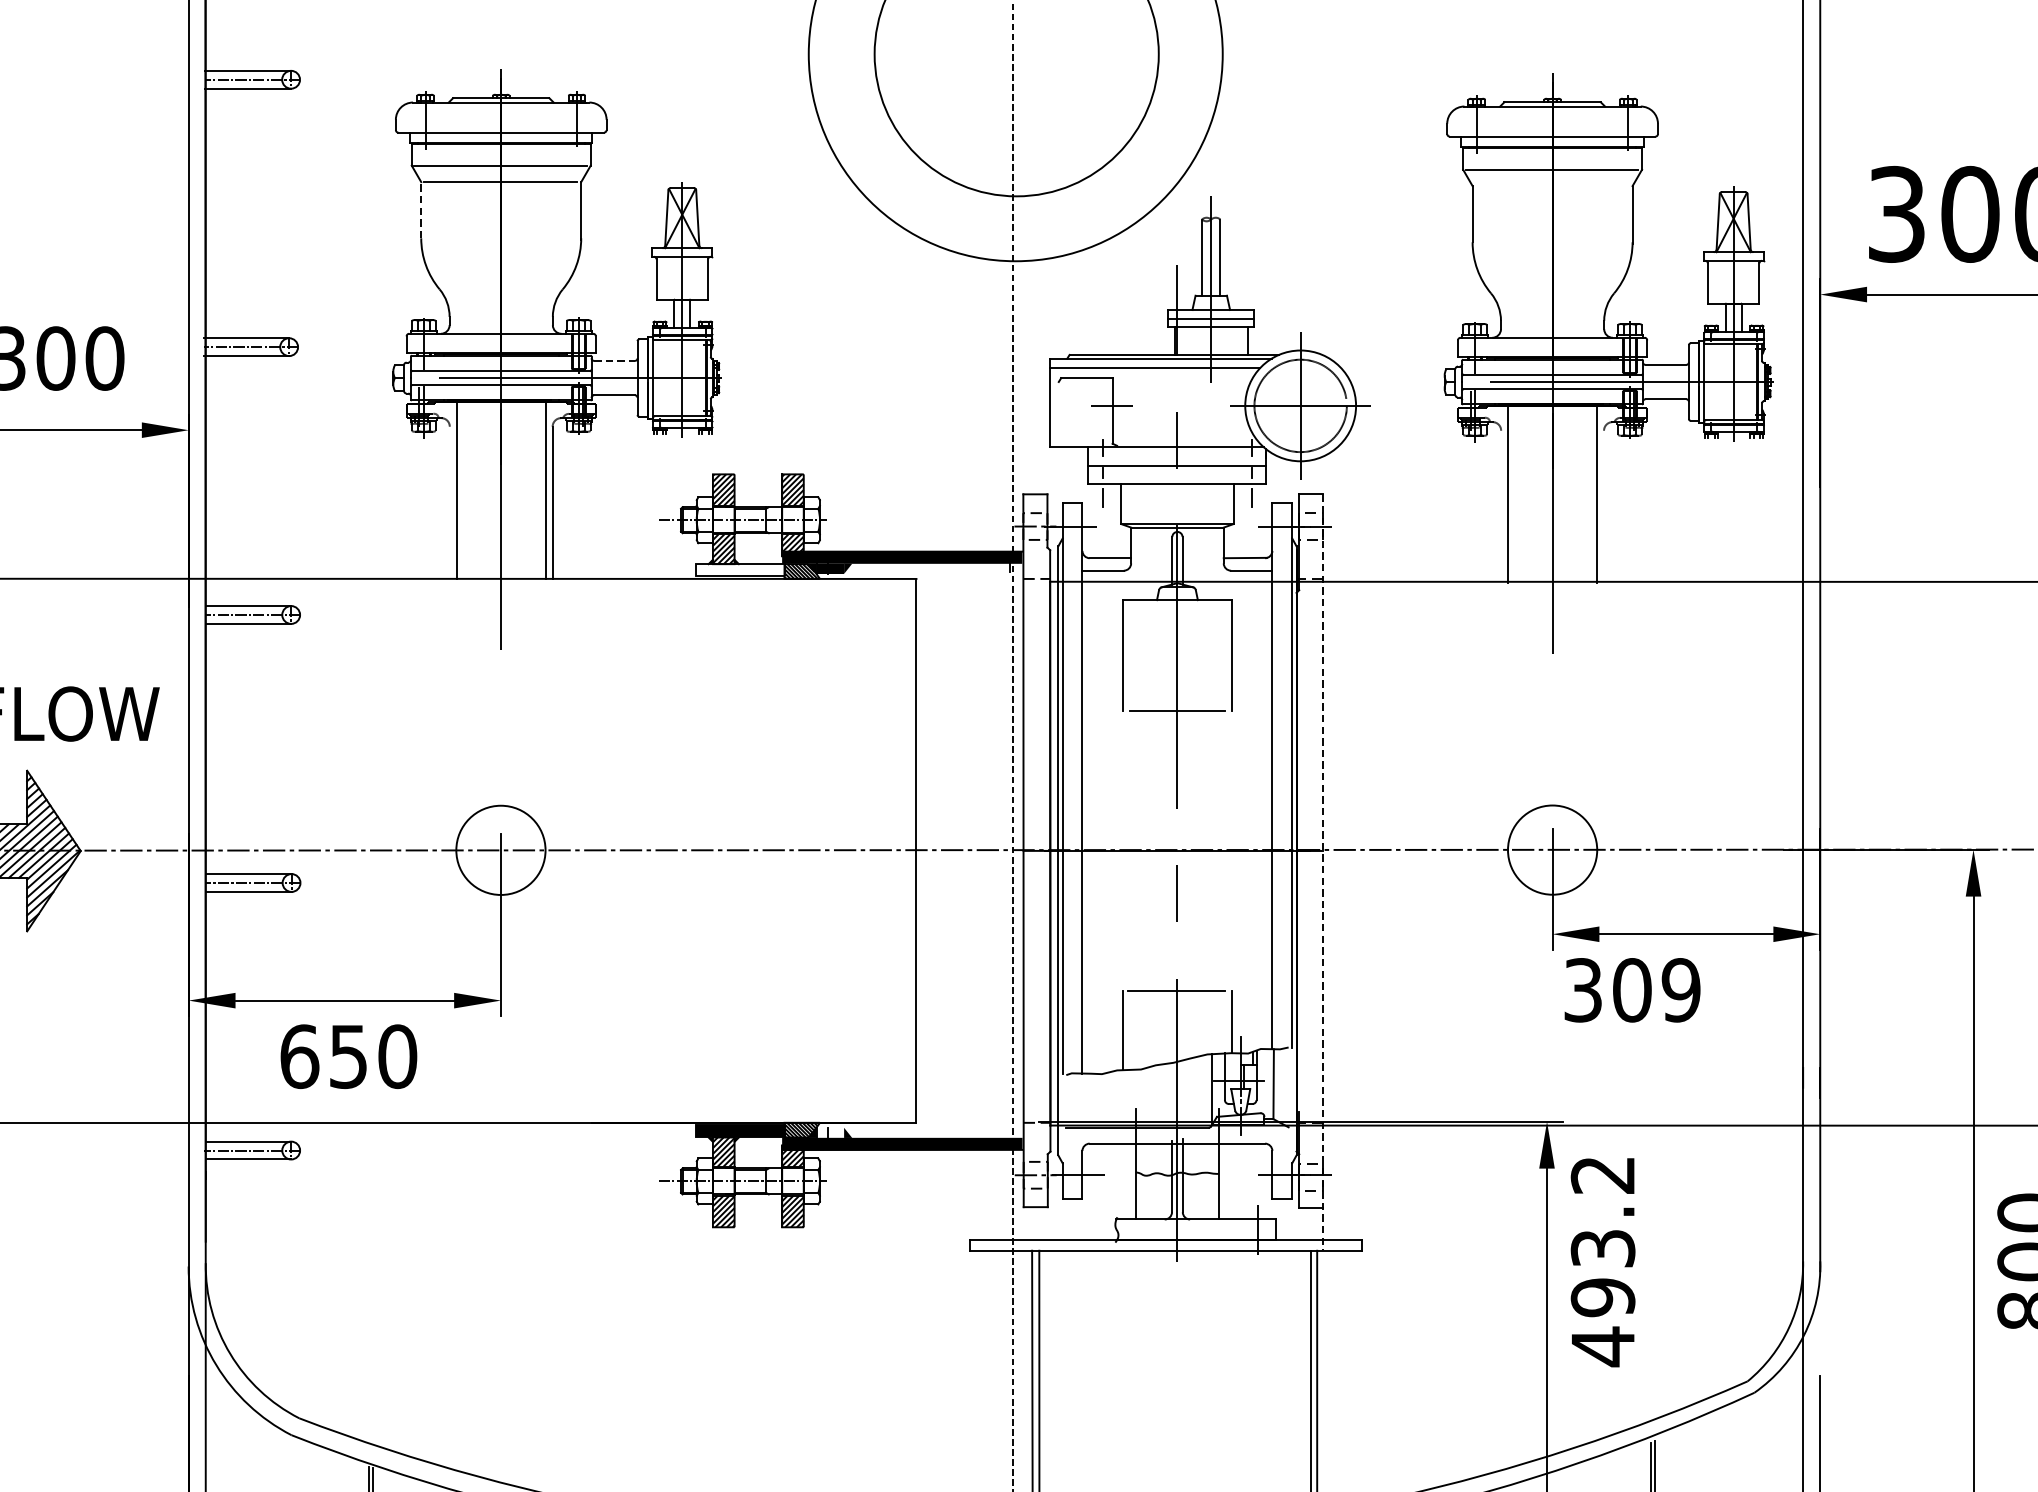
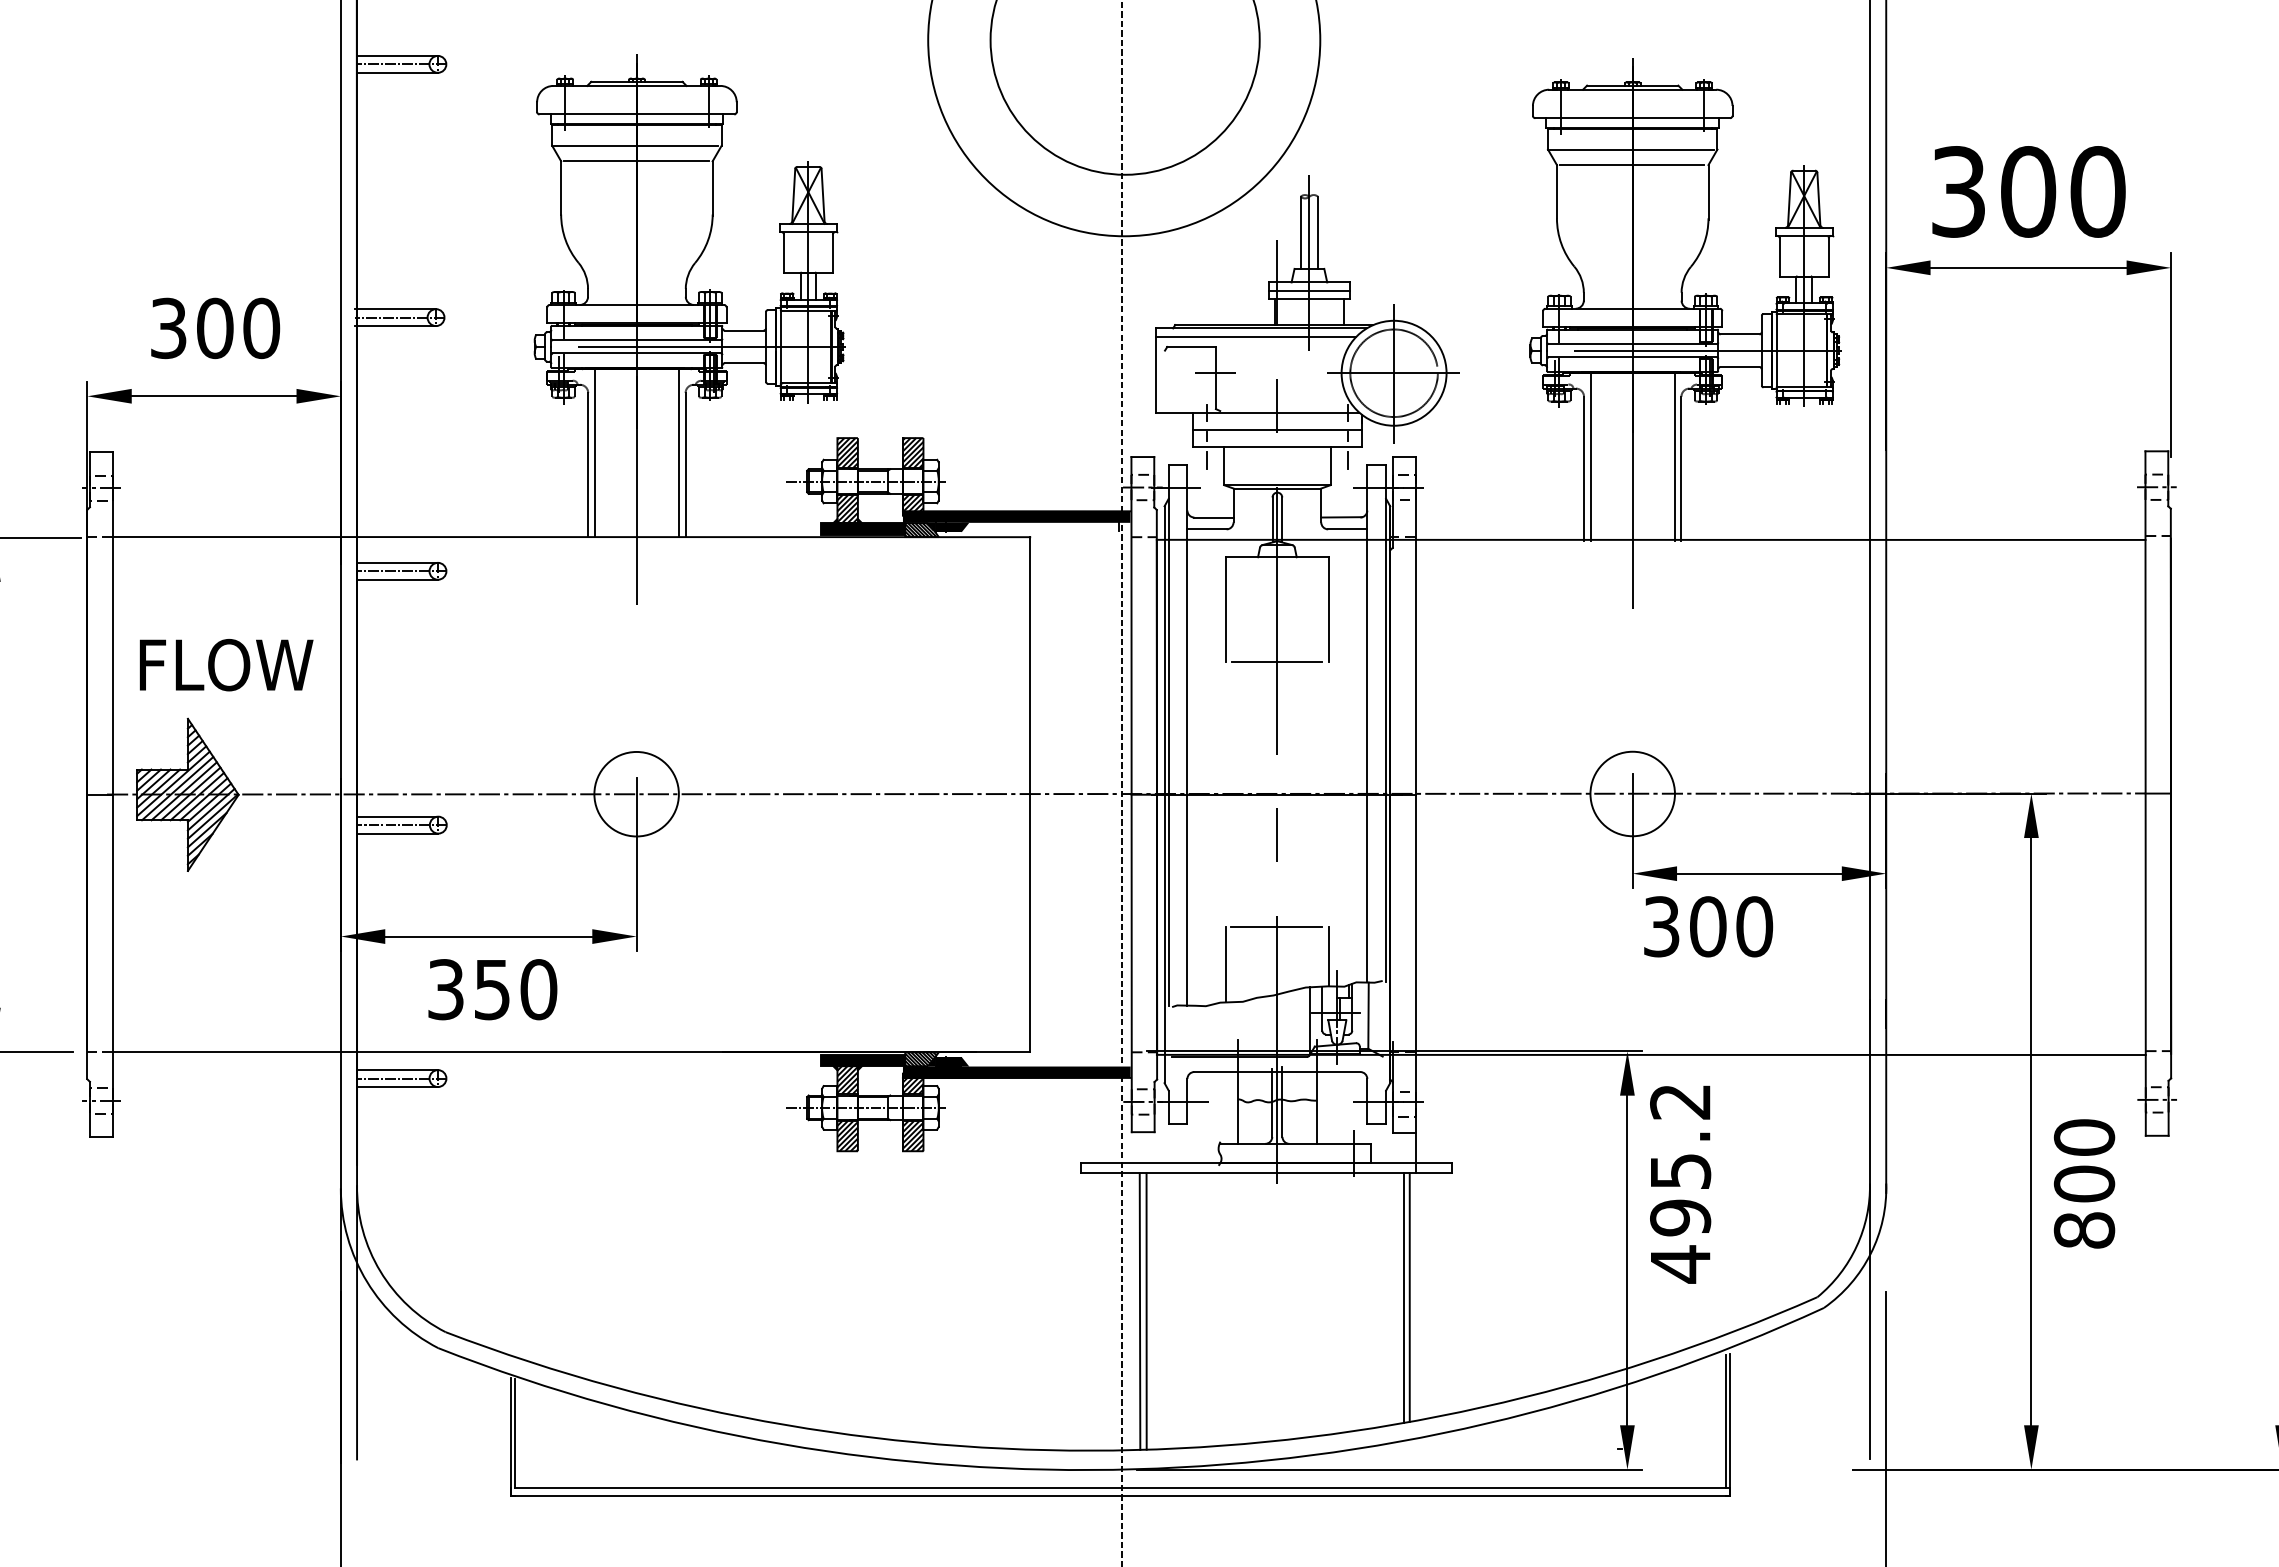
line: (1552, 186) -> (1632, 165), added
line: (421, 209) -> (561, 187), dashed -> solid
line: (614, 360) -> (744, 330), dashed -> solid
line: (450, 502) -> (588, 464), added
line: (1501, 506) -> (1584, 468), added
line: (1604, 506) -> (1681, 468), added
fill: (740, 569) -> (863, 528), added
line: (1323, 872) -> (1415, 815), dashed -> solid
text: (1681, 990) -> (1754, 926), 309 -> 300
text: (300, 1056) -> (446, 989), 650 -> 350
fill: (830, 1132) -> (948, 1061), added
text: (1603, 1248) -> (1680, 1171), 493.2 -> 495.2

